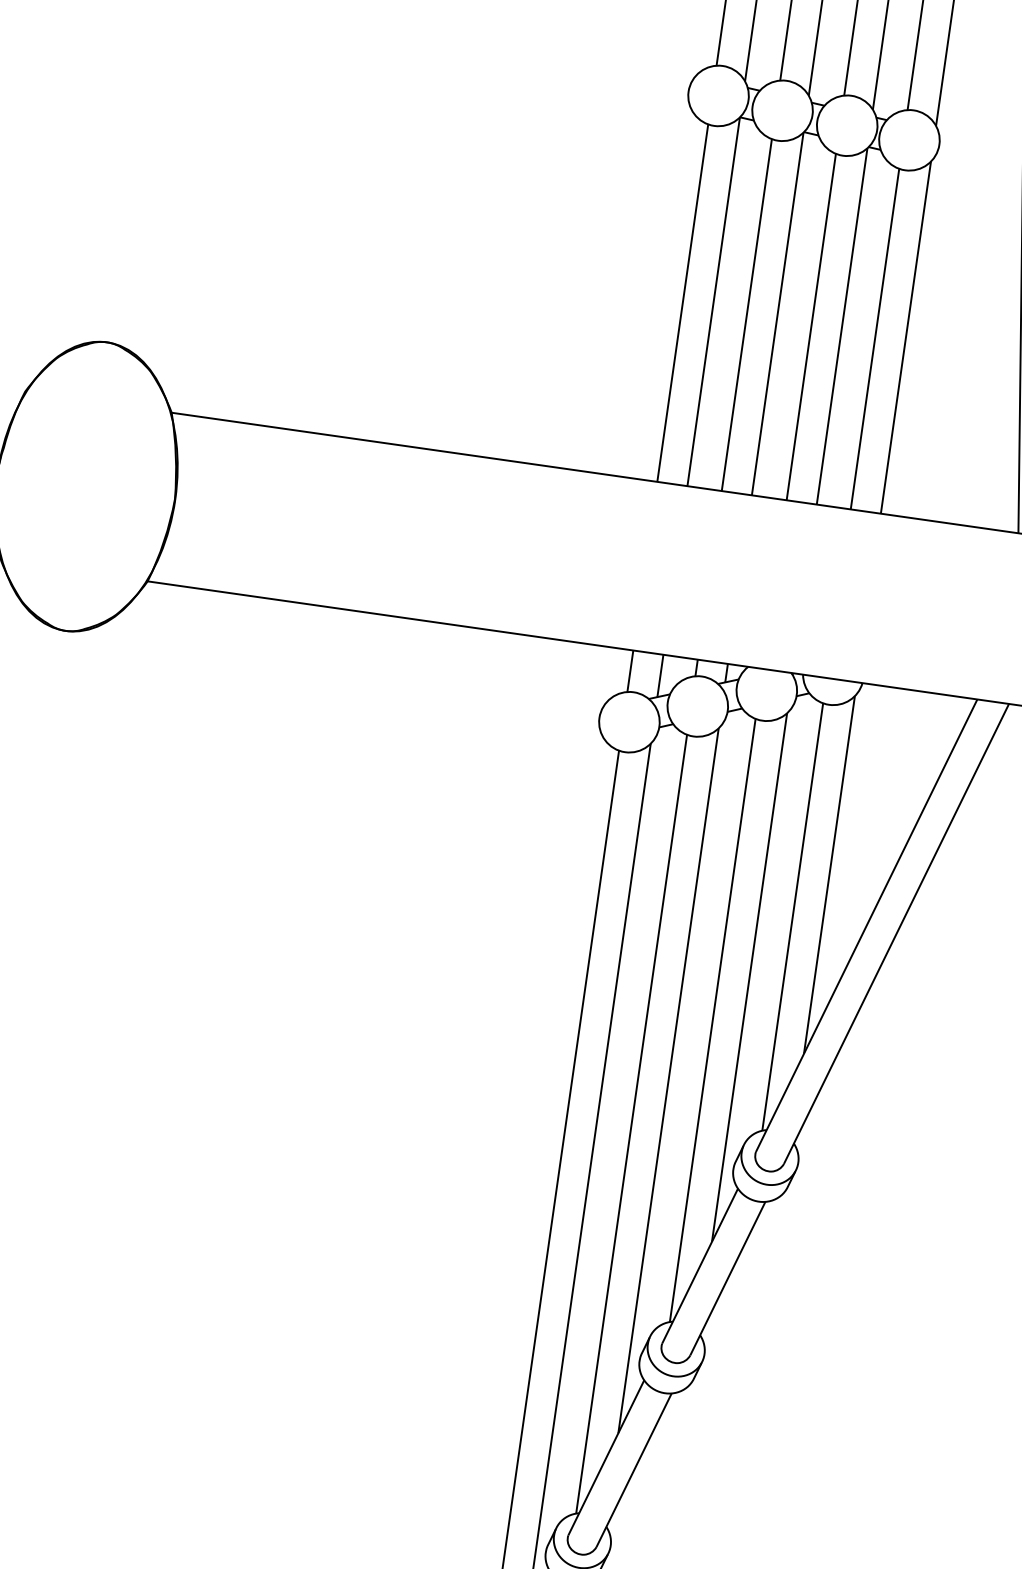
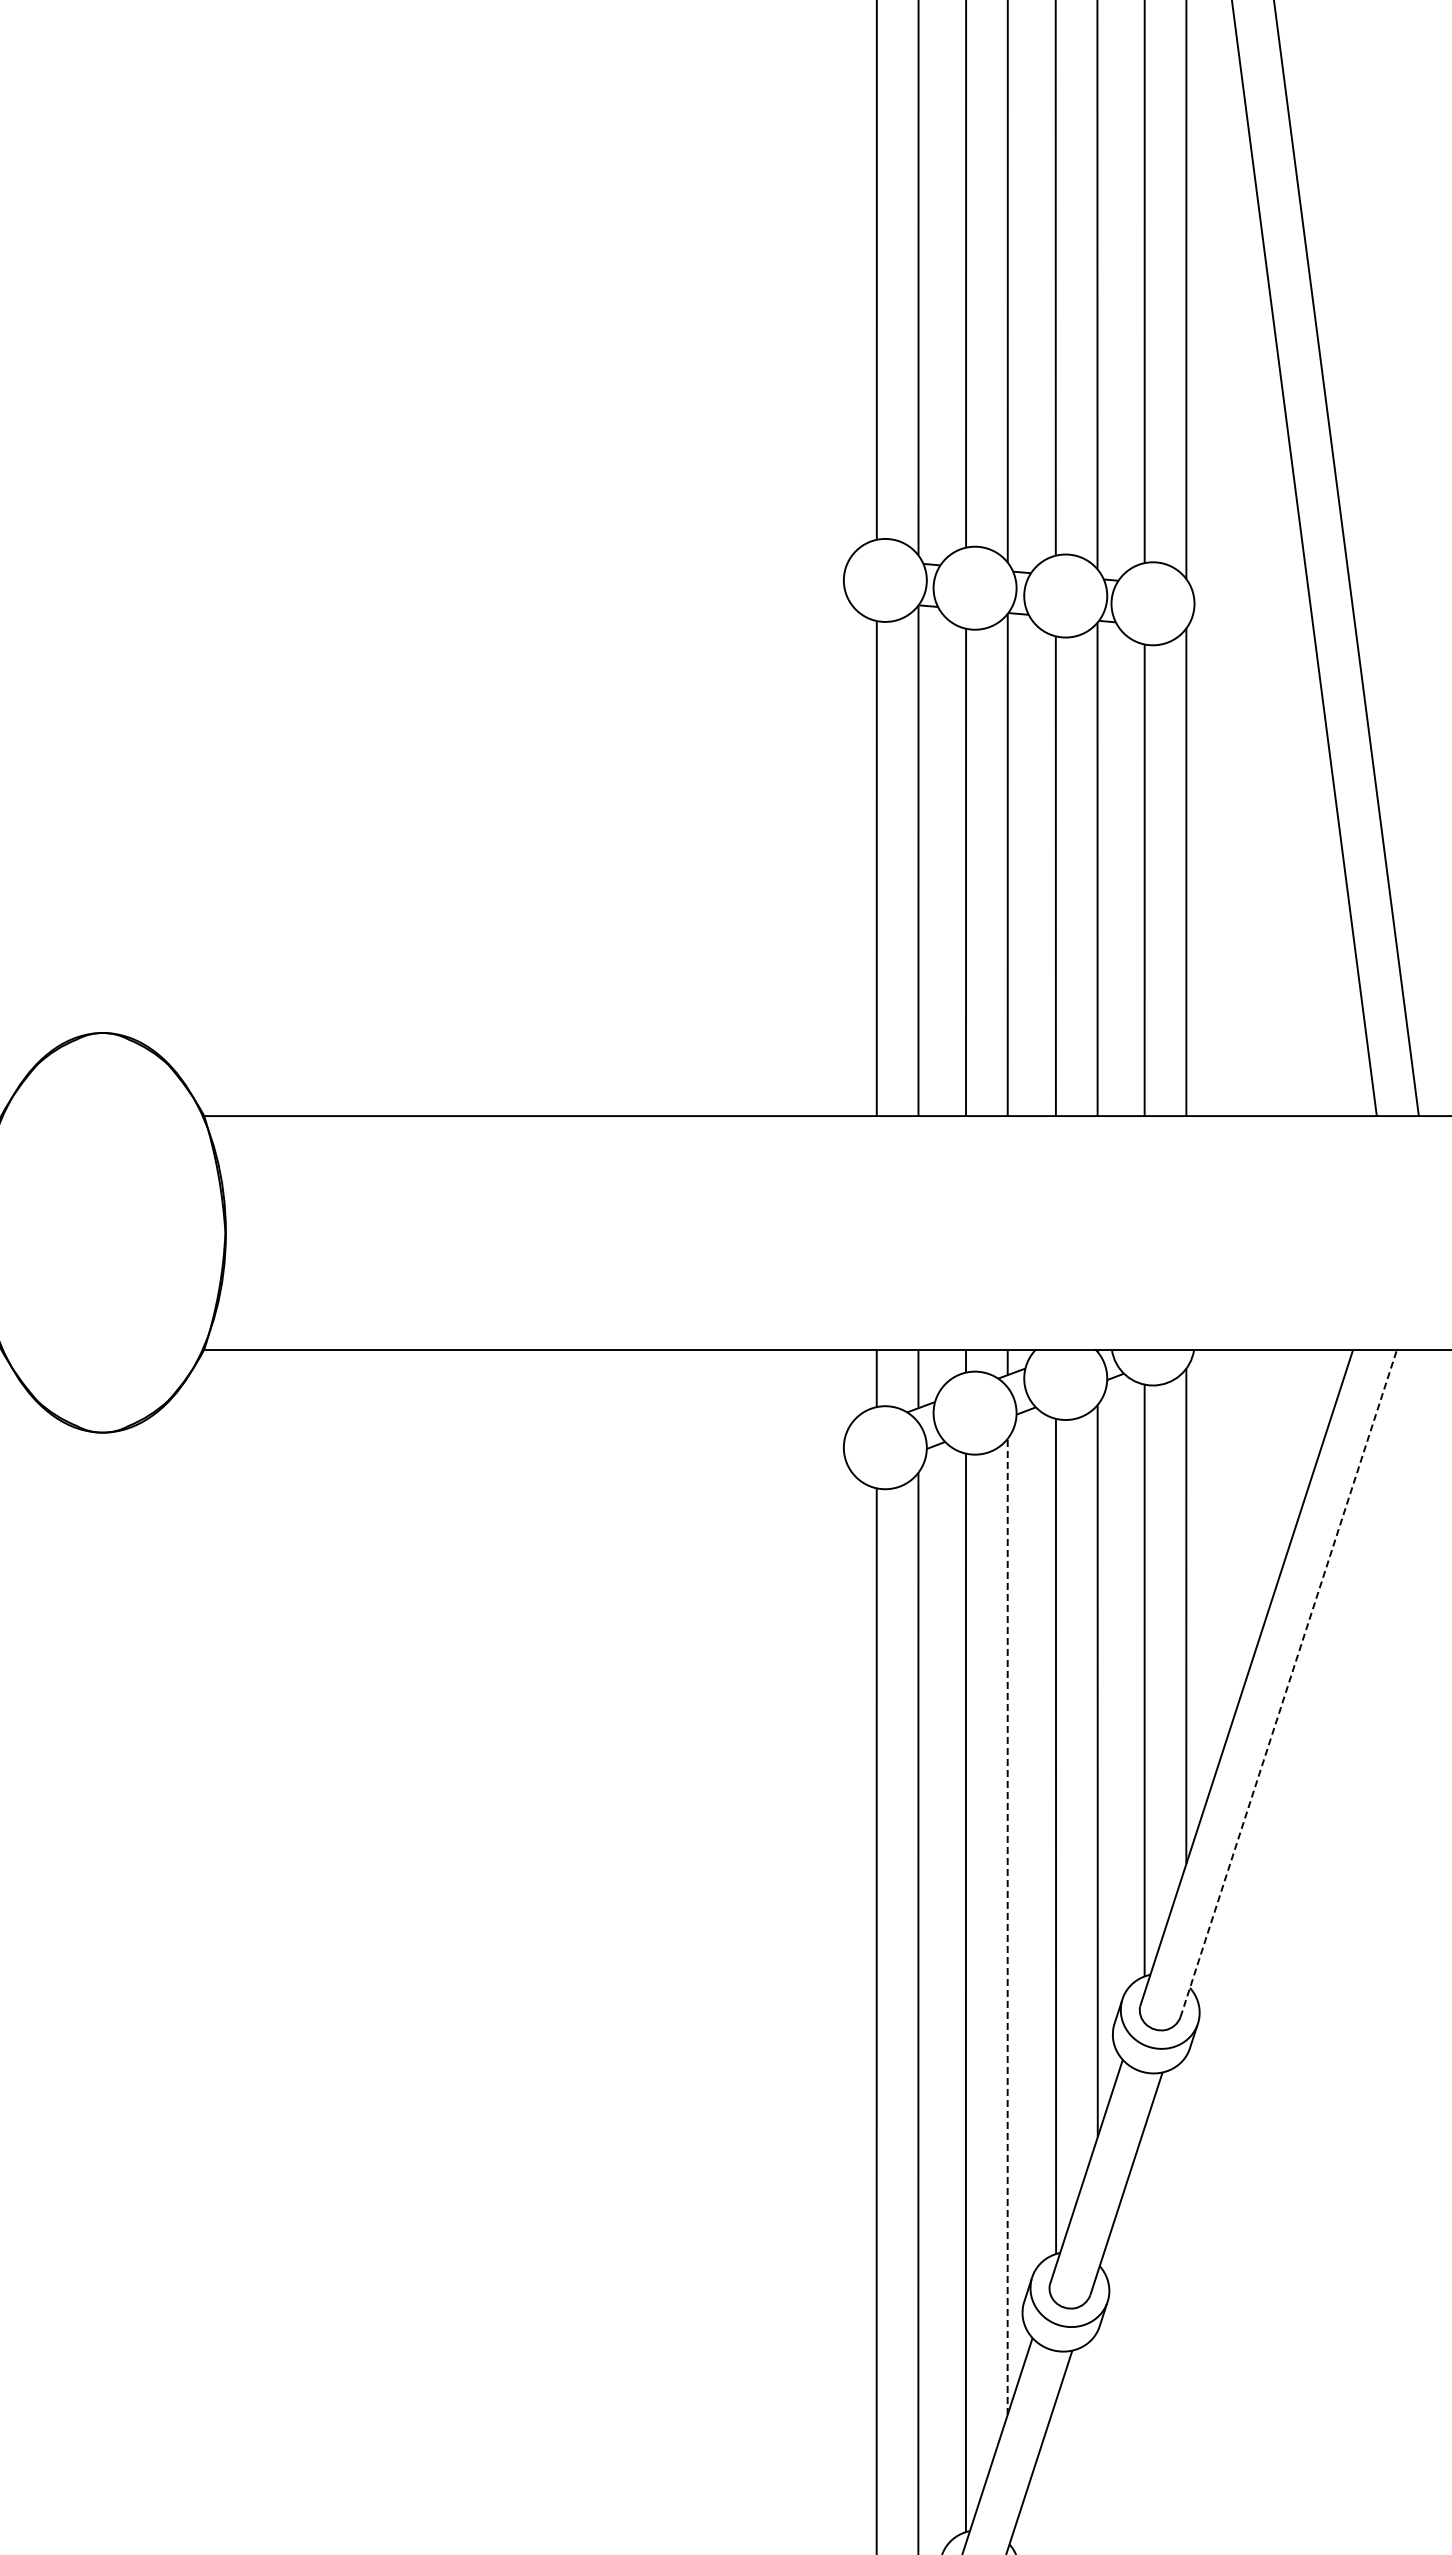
line: (896, 933) -> (1288, 1683), solid -> dashed
line: (668, 1080) -> (1007, 1926), solid -> dashed

